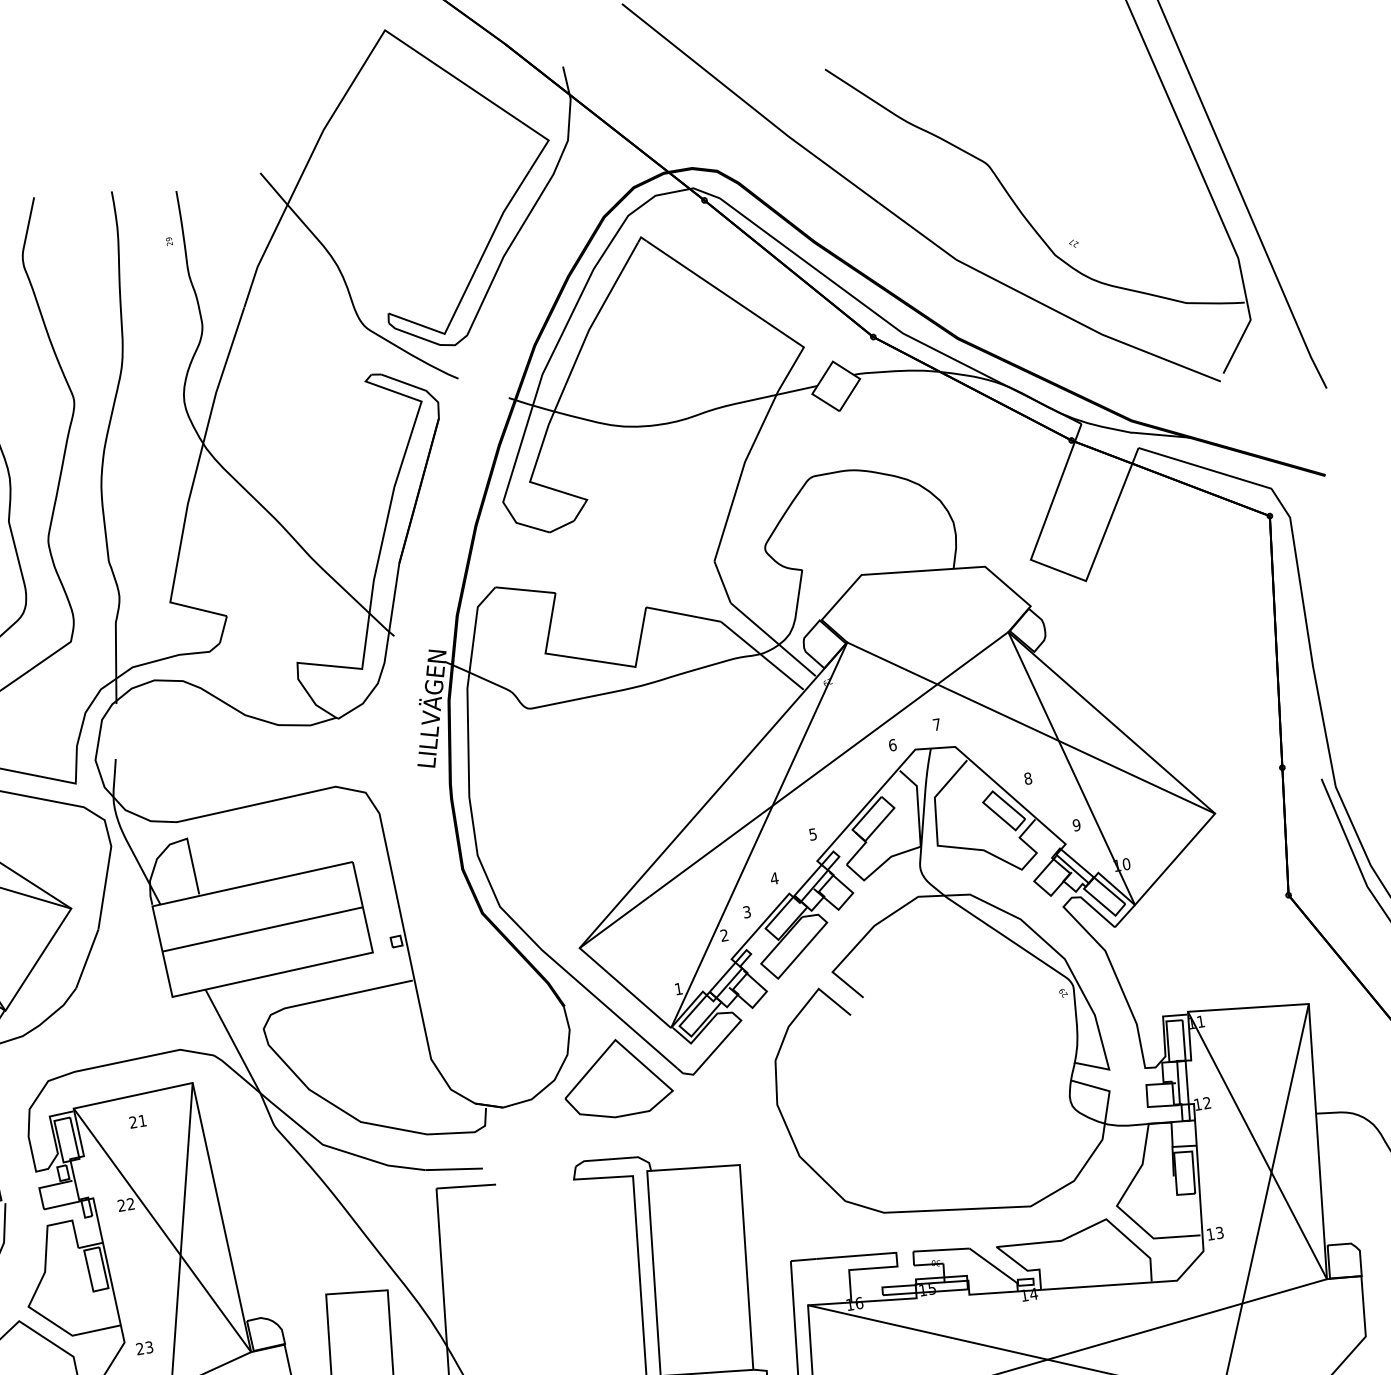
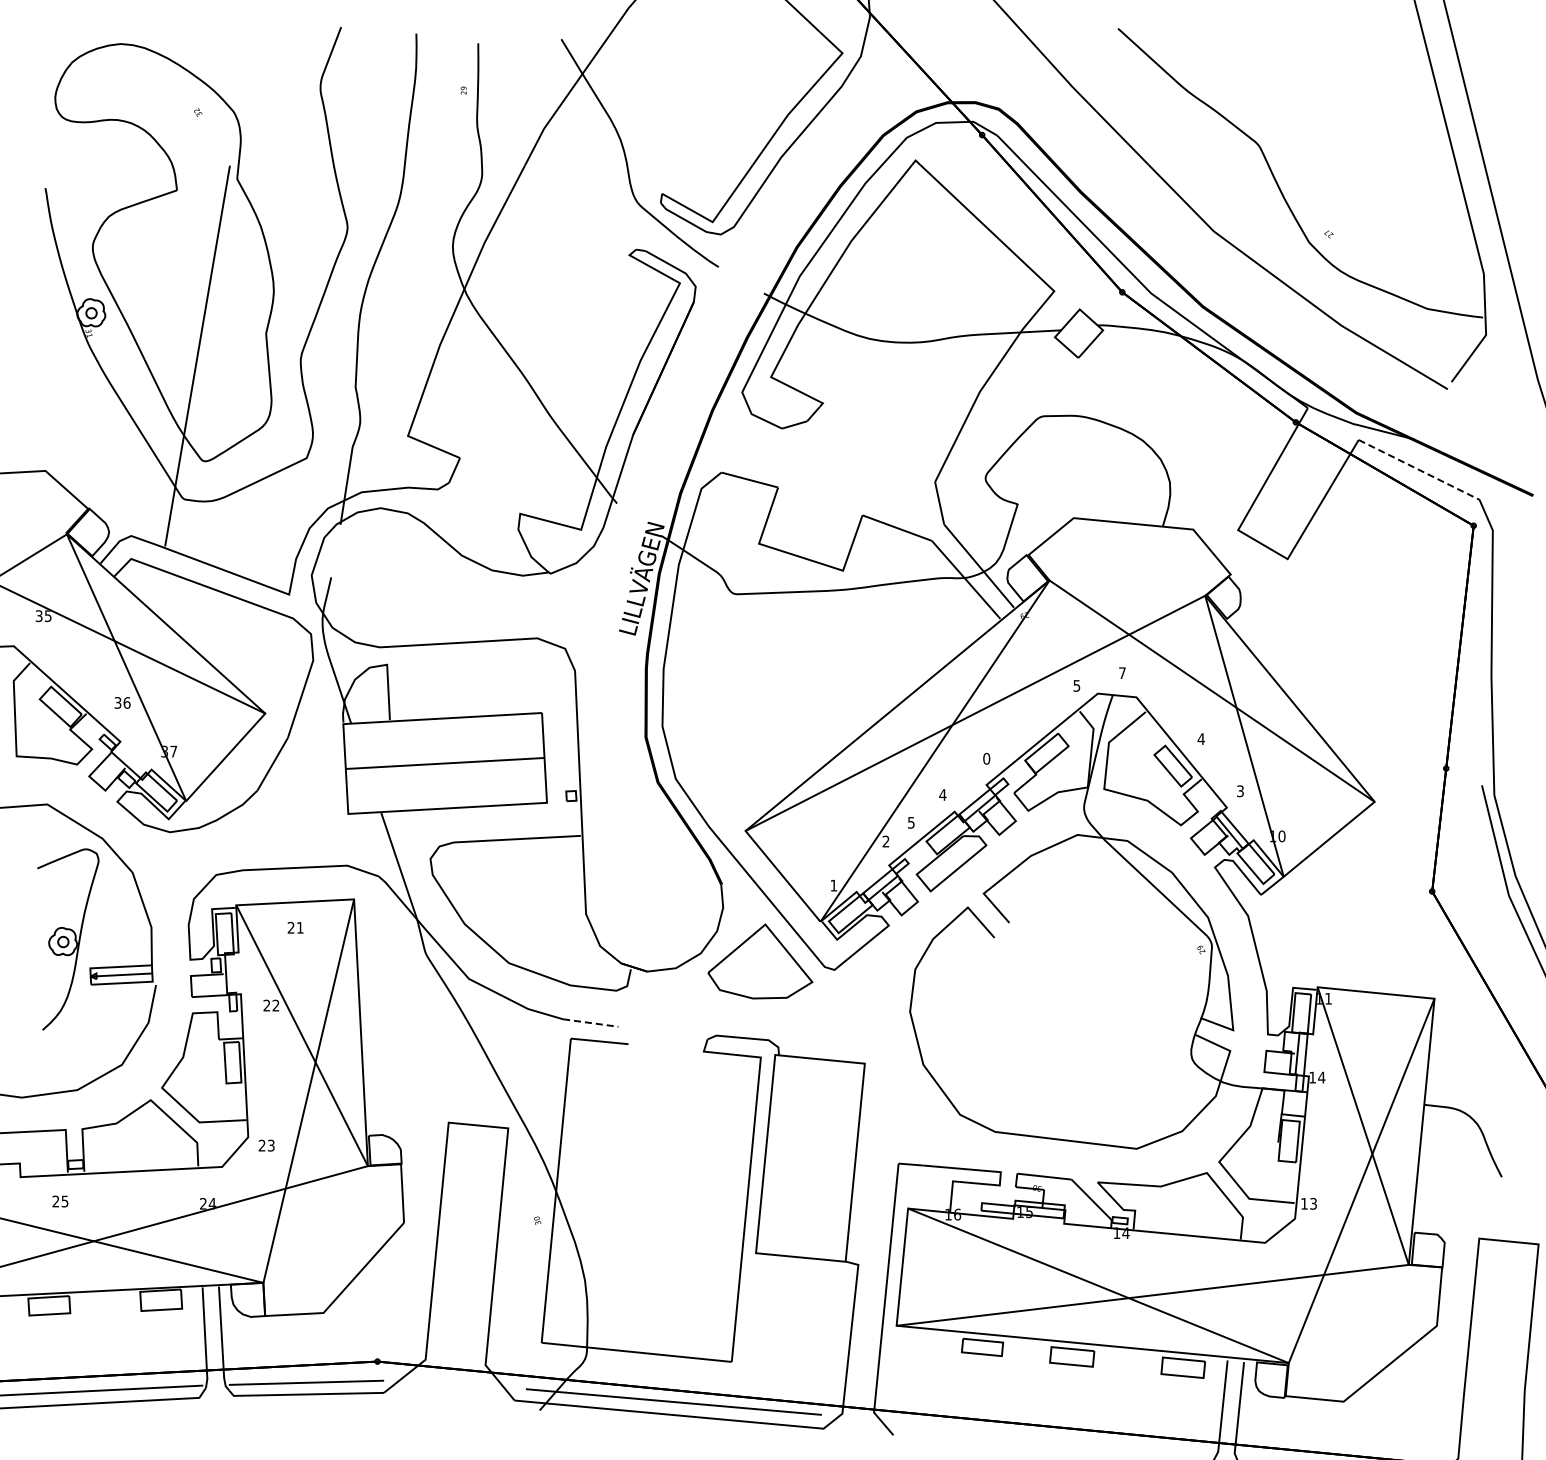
line: (1205, 468) -> (1419, 470), solid -> dashed
text: (892, 744) -> (1076, 685), 6 -> 5
text: (1027, 779) -> (1200, 739), 8 -> 4
text: (1075, 824) -> (1239, 790), 9 -> 3
text: (812, 834) -> (986, 758), 5 -> 0
text: (746, 910) -> (911, 821), 3 -> 5
text: (1206, 1102) -> (1321, 1077), 12 -> 14
line: (453, 1169) -> (590, 1023), solid -> dashed

